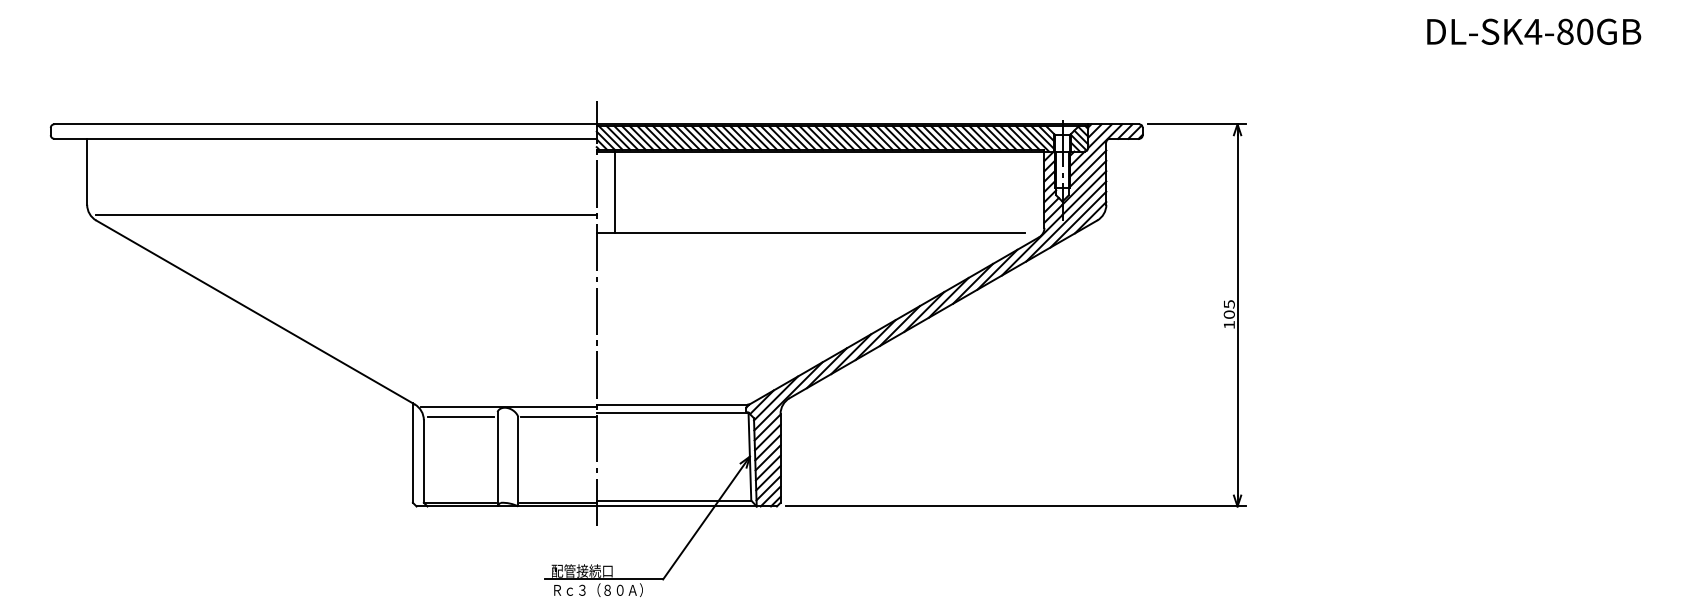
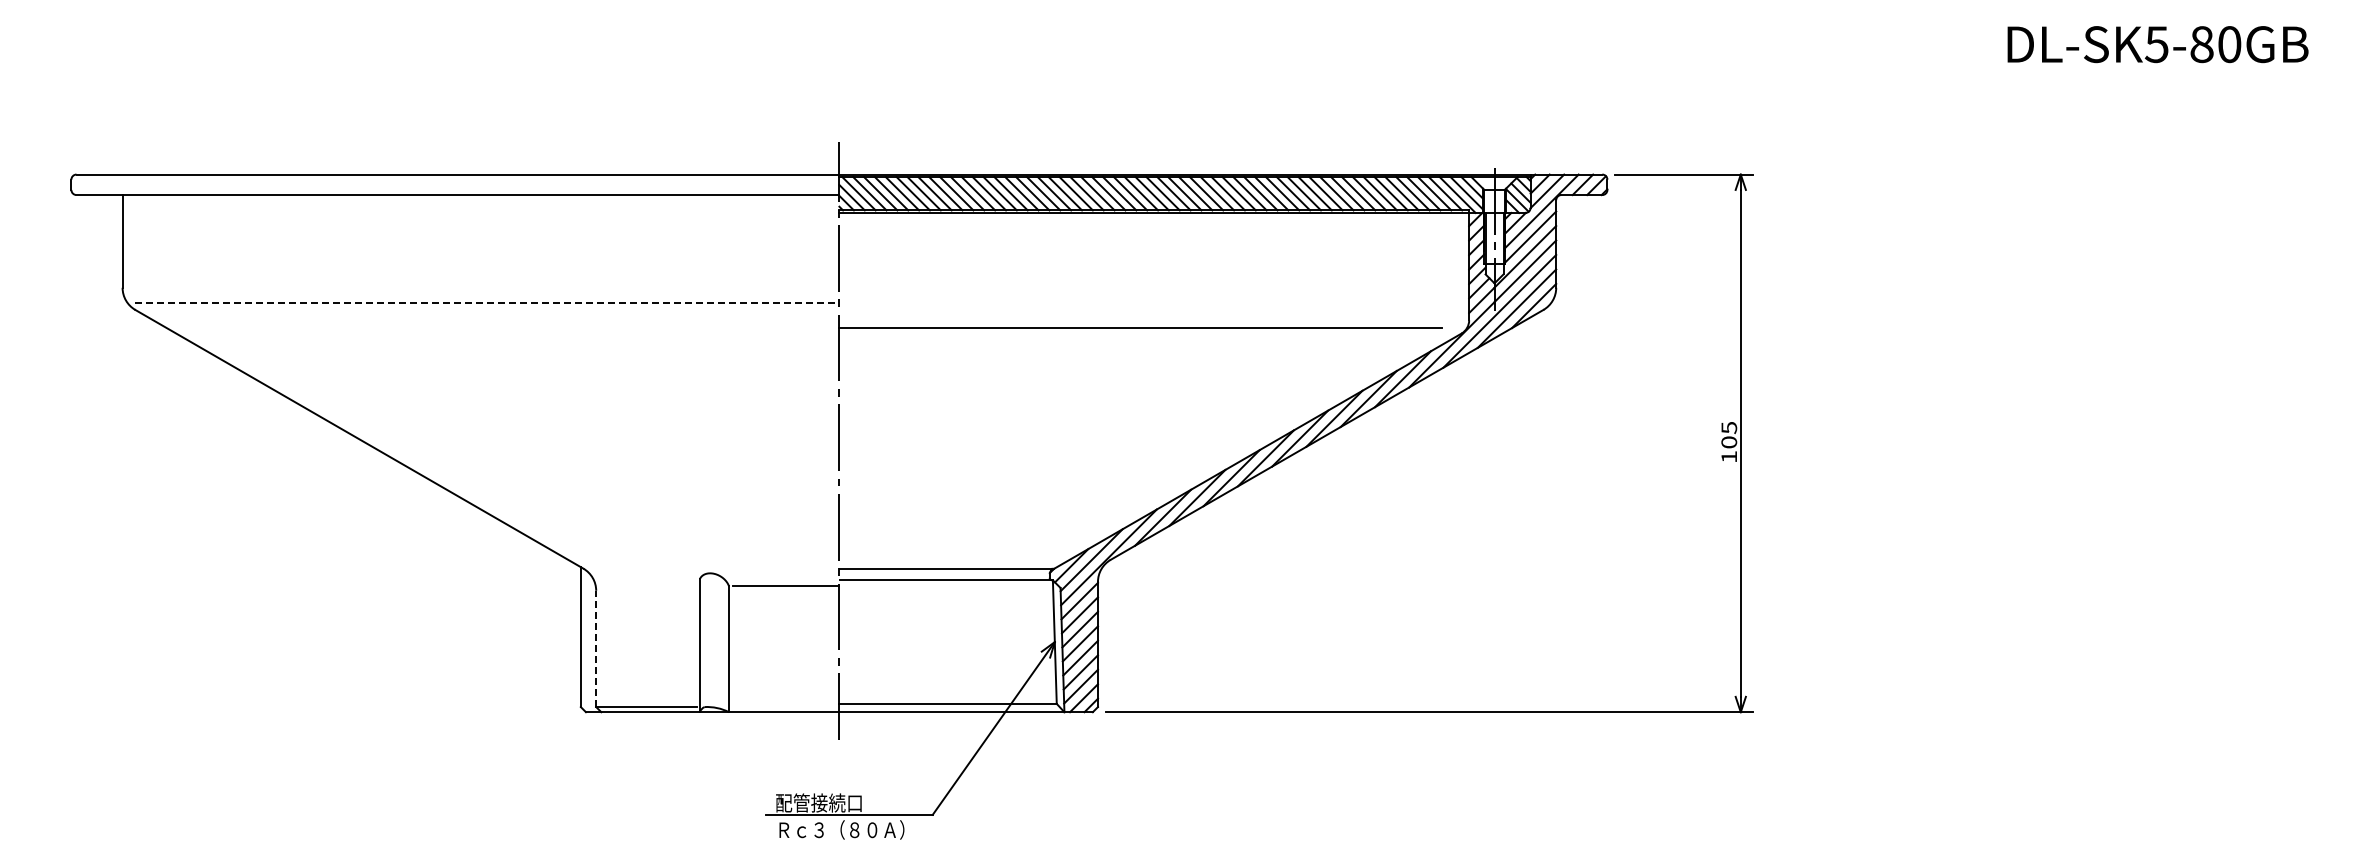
text: (1533, 31) -> (2156, 44), DL-SK4-80GB -> DL-SK5-80GB
line: (615, 192) -> (865, 270), removed
line: (346, 215) -> (487, 302), solid -> dashed
line: (508, 407) -> (715, 572), removed
line: (460, 417) -> (647, 586), removed
line: (424, 461) -> (596, 648), solid -> dashed
line: (558, 503) -> (785, 707), removed

